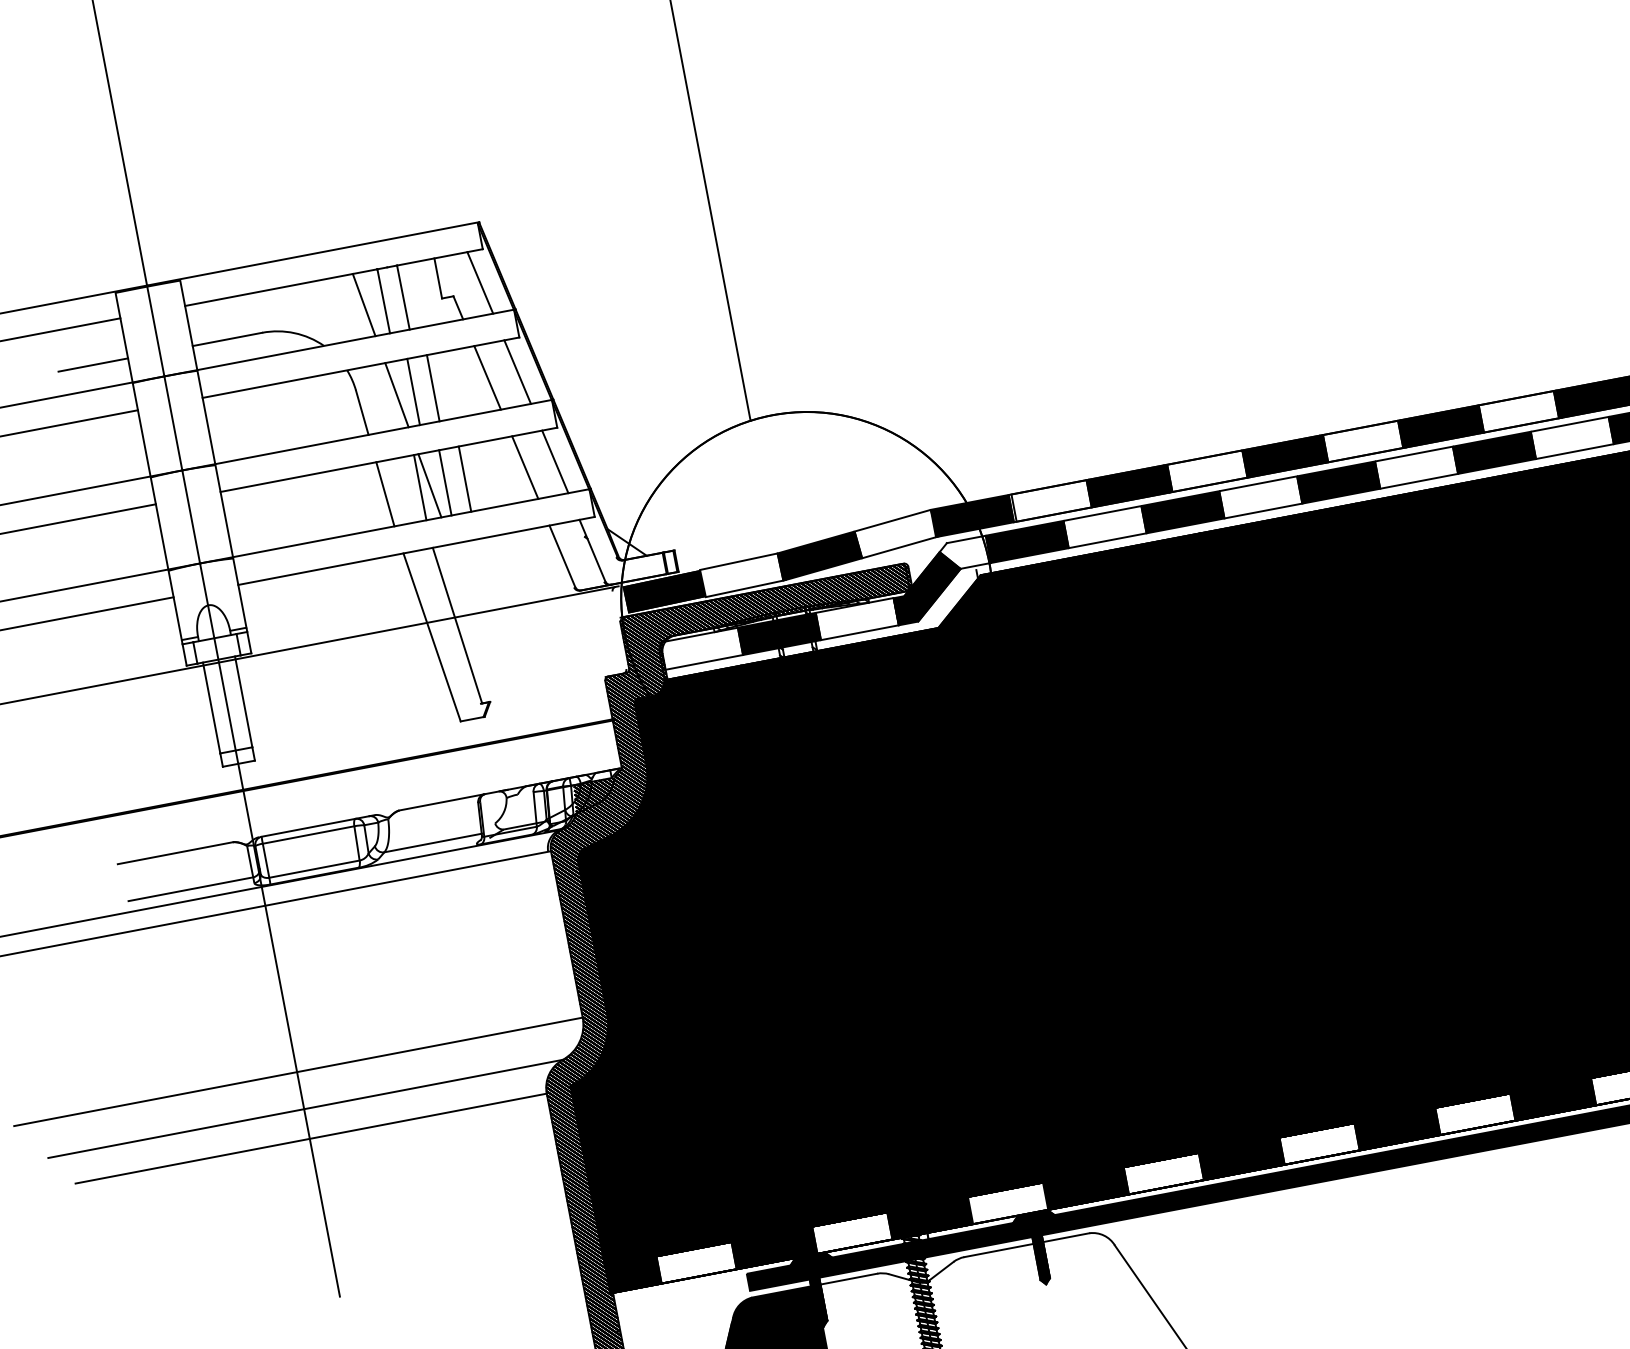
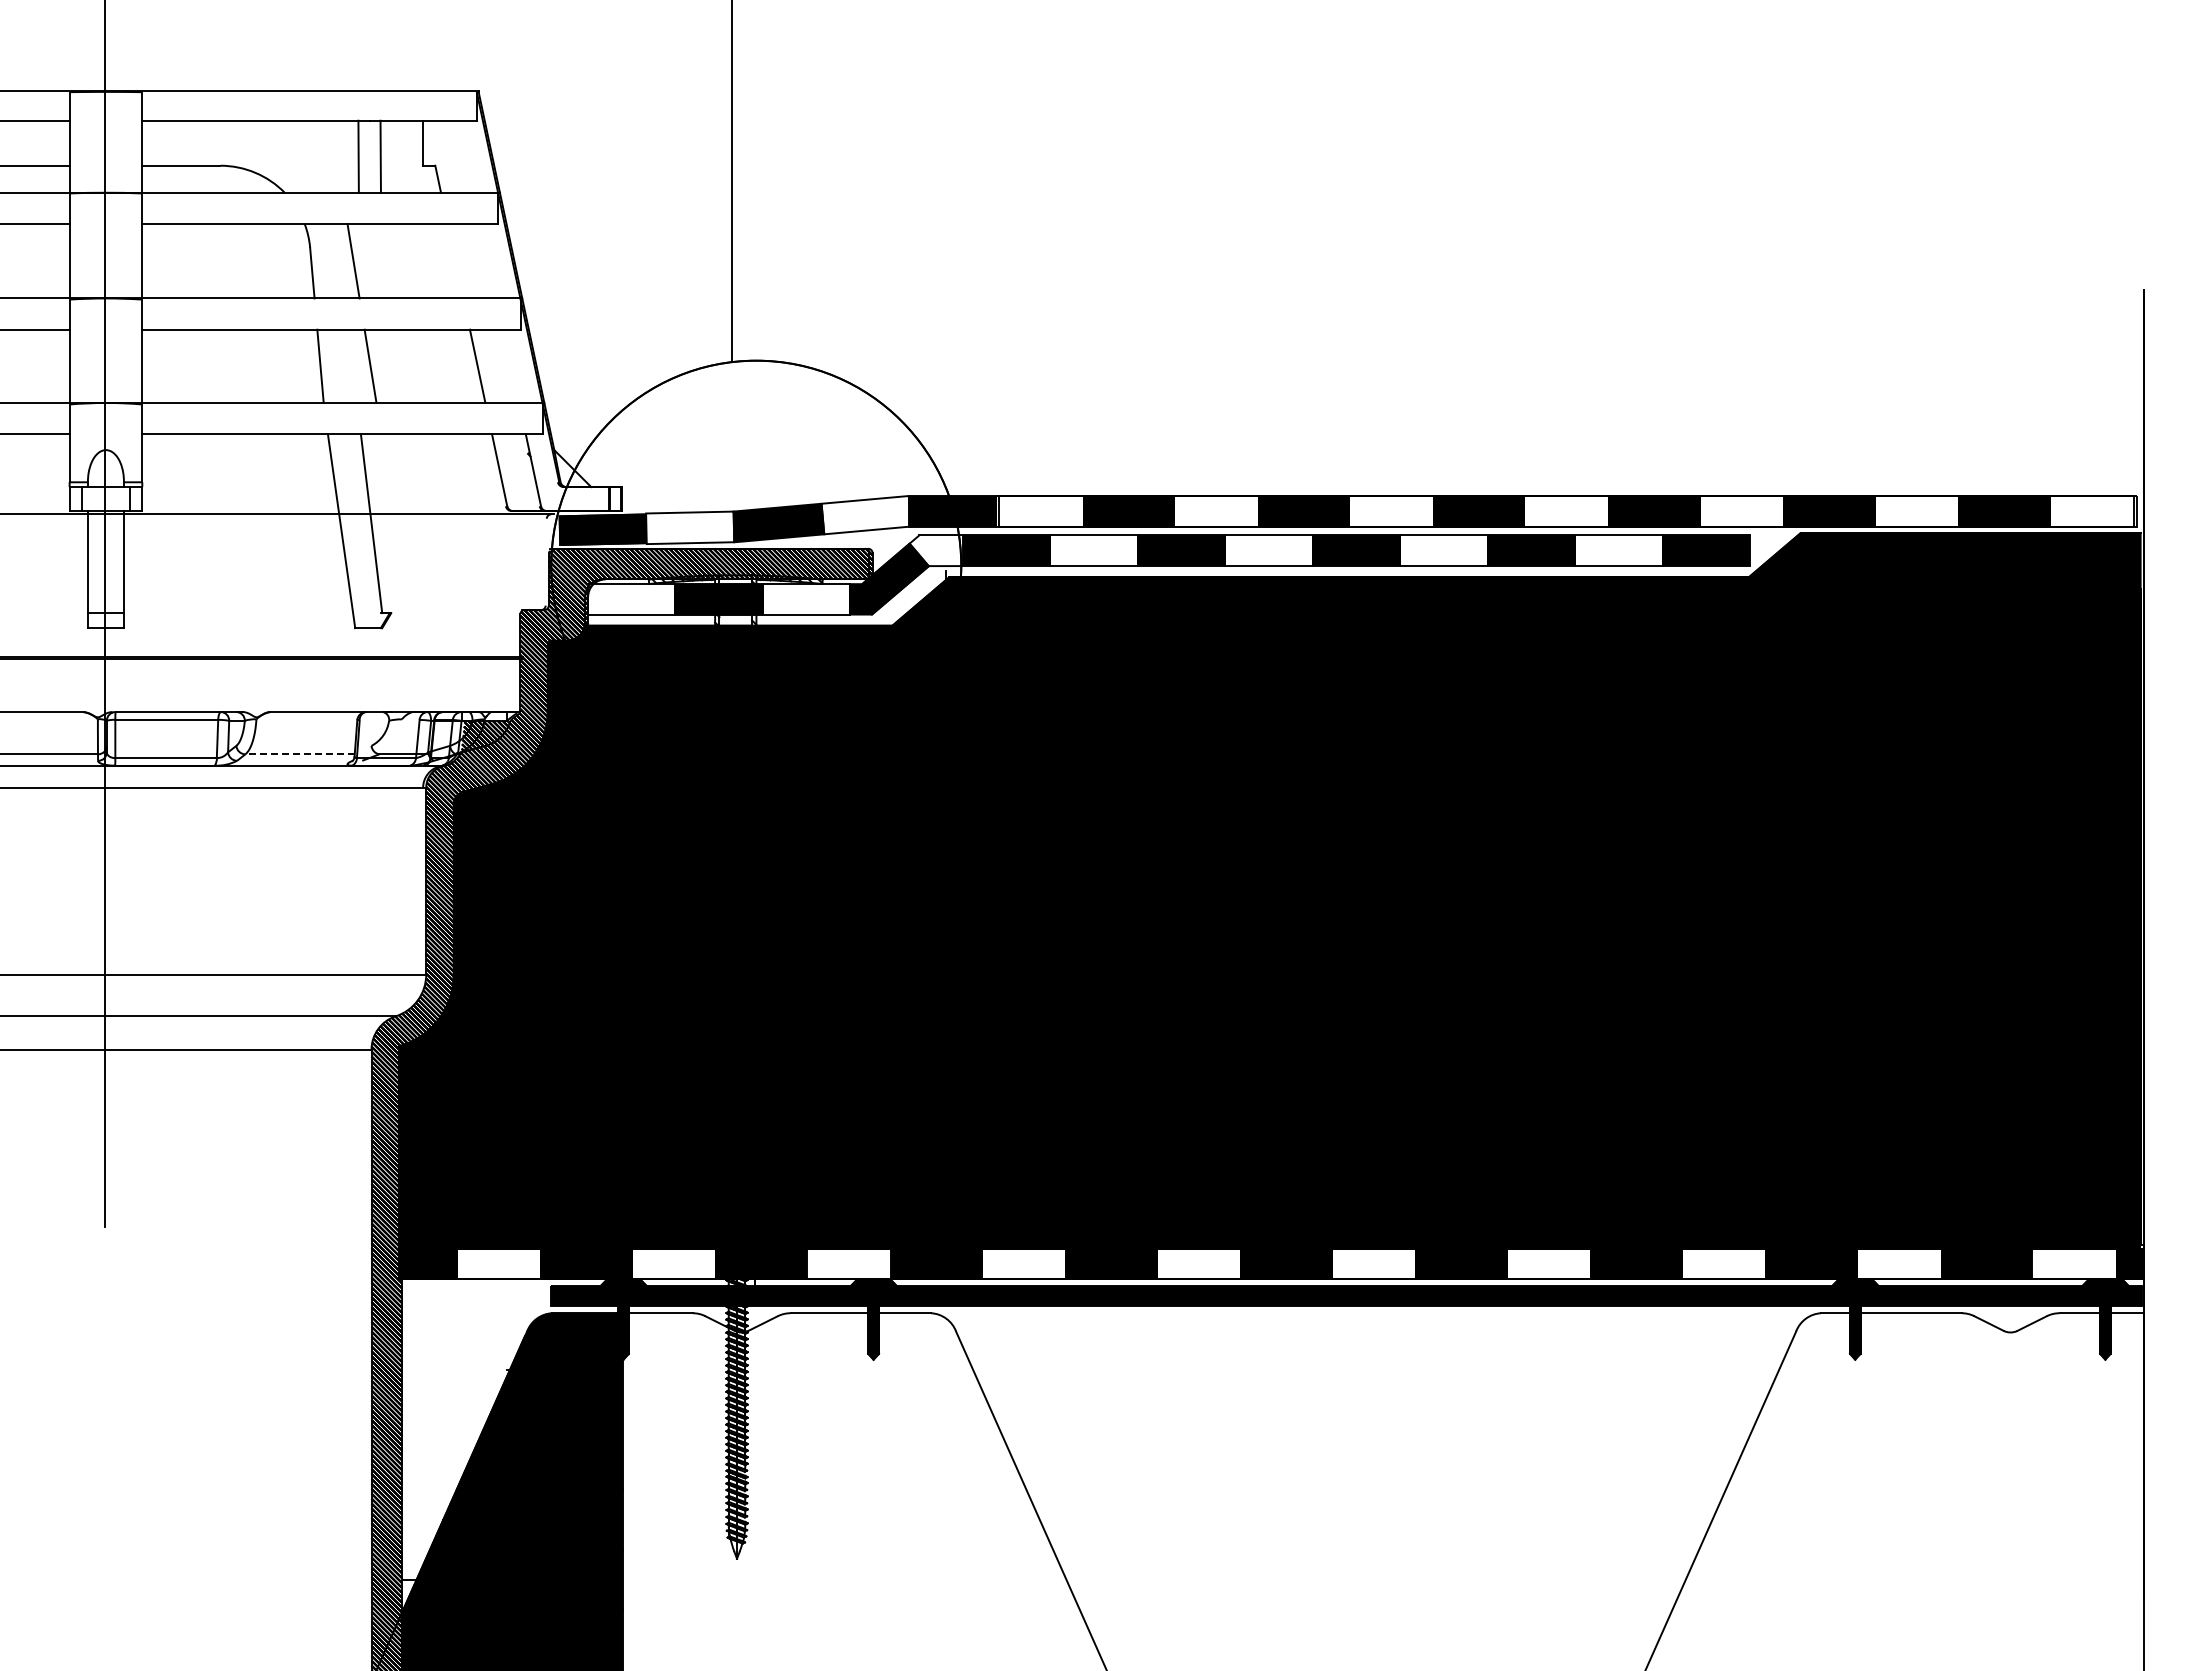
line: (479, 282) -> (466, 156), removed
line: (363, 304) -> (336, 156), removed
line: (517, 372) -> (489, 261), removed
line: (487, 378) -> (455, 261), removed
line: (433, 388) -> (394, 261), removed
line: (413, 392) -> (372, 261), removed
line: (555, 461) -> (511, 365), removed
line: (465, 478) -> (410, 365), removed
line: (444, 482) -> (387, 365), removed
line: (419, 486) -> (359, 365), removed
line: (433, 843) -> (300, 754), solid -> dashed

